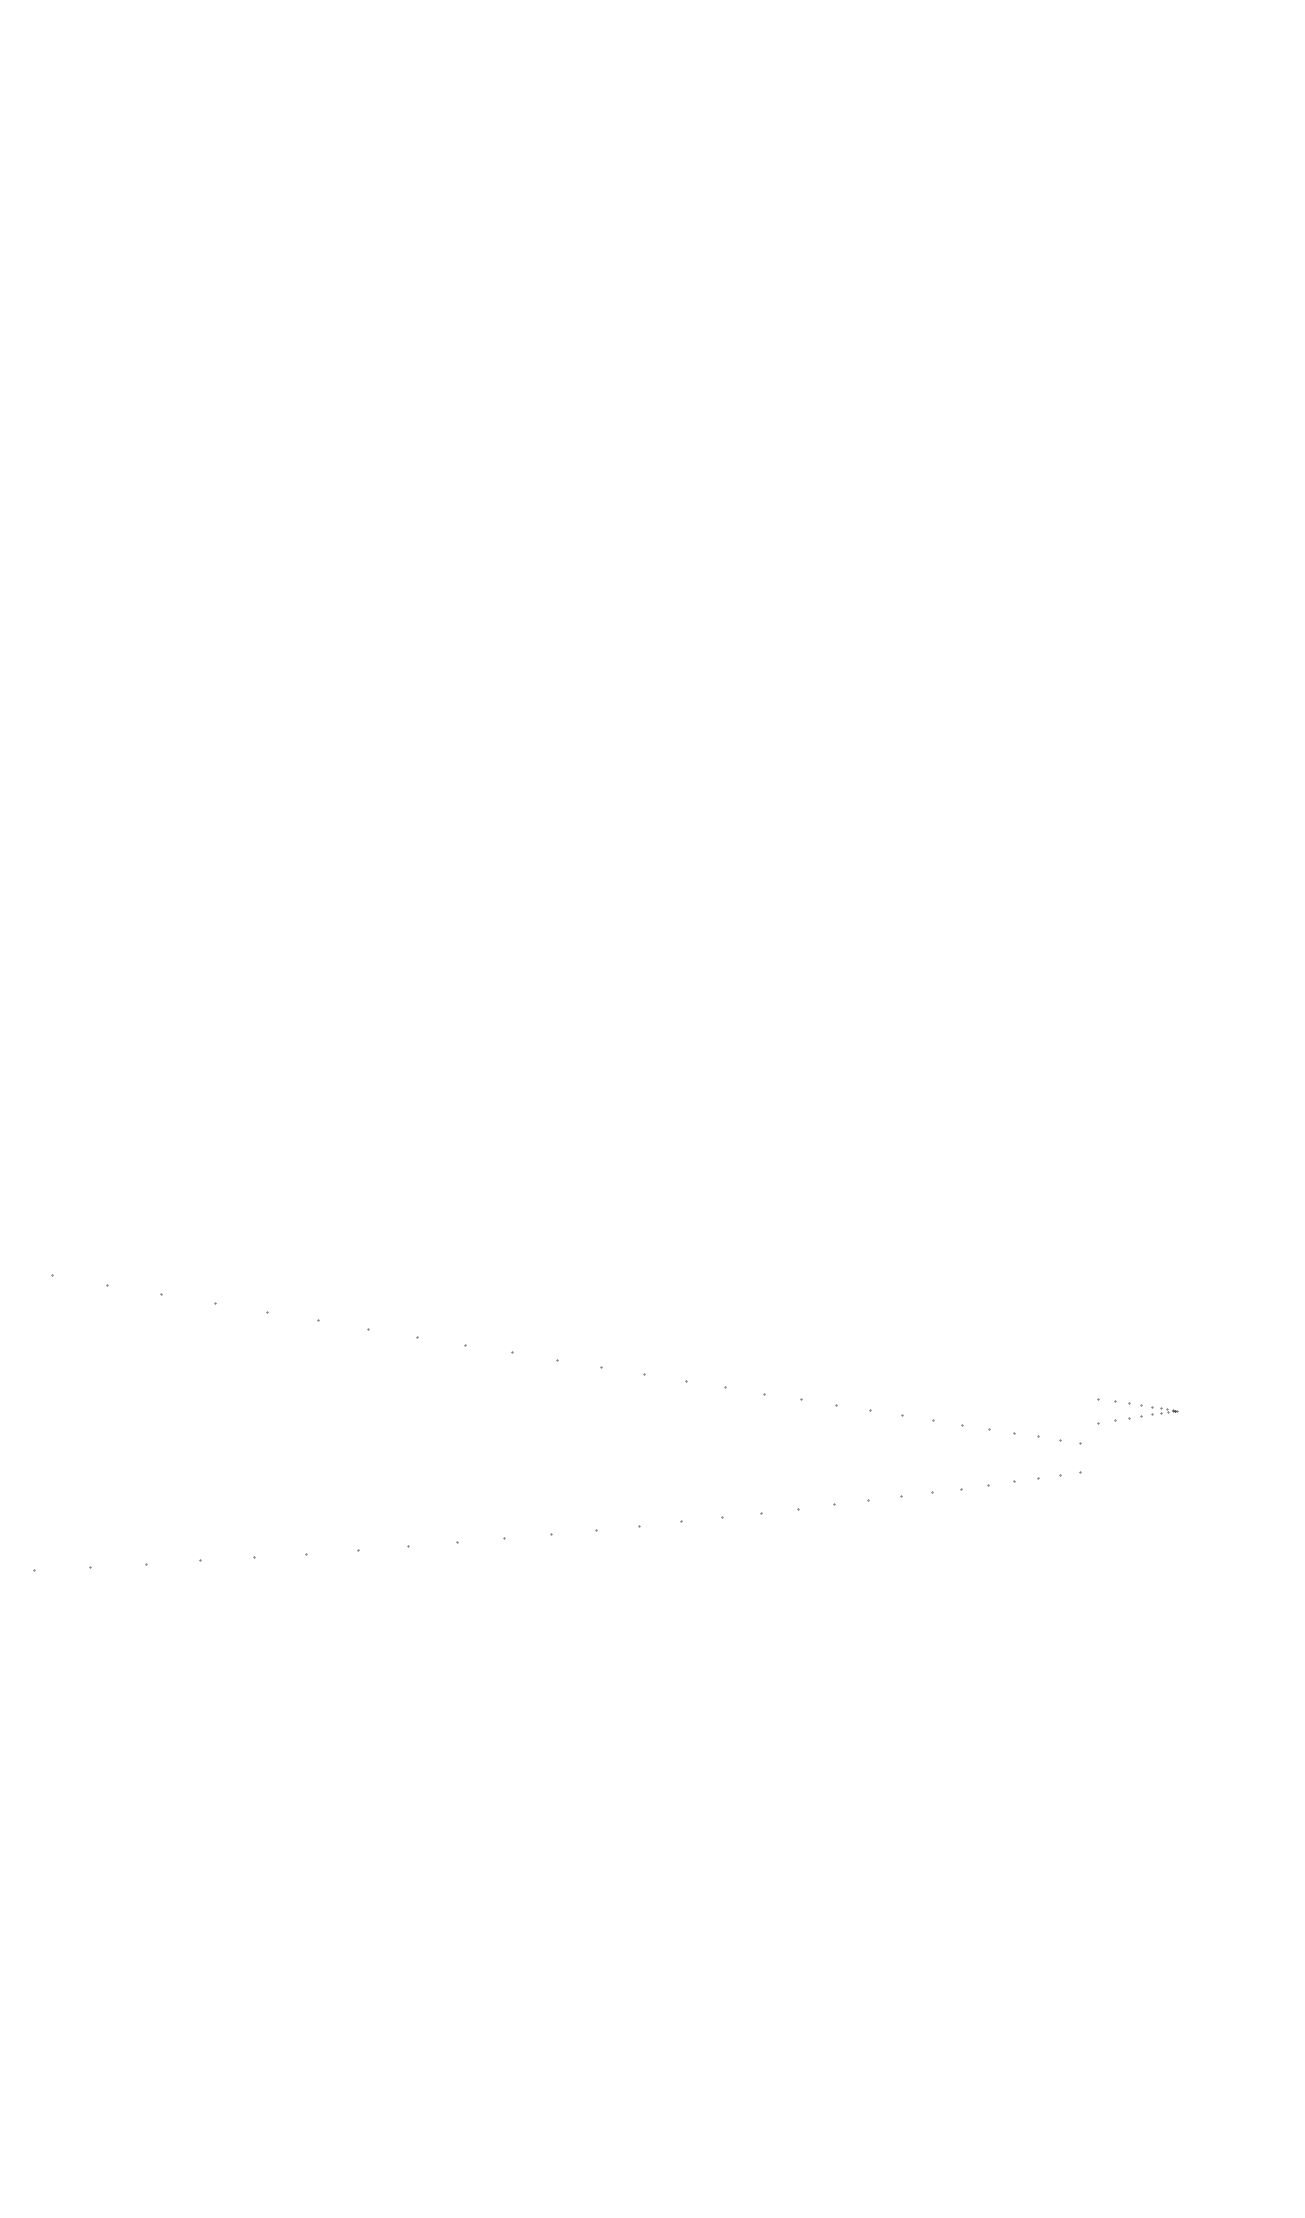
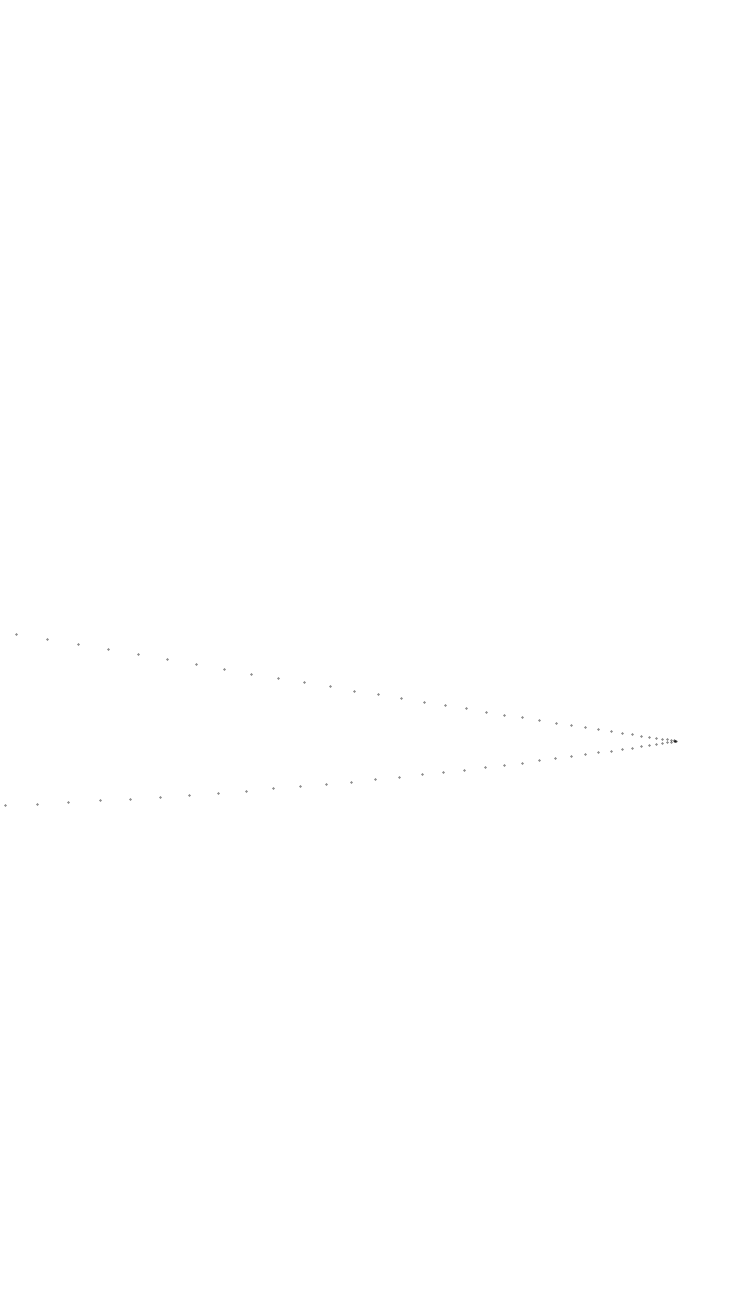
part: (1138, 1412) -> (654, 741), moved

